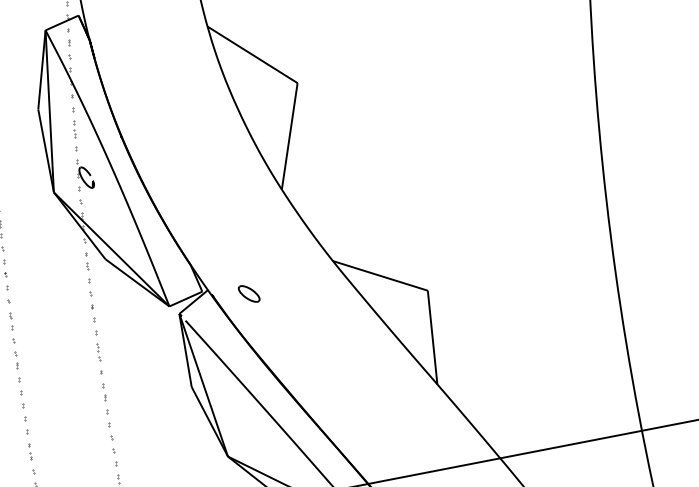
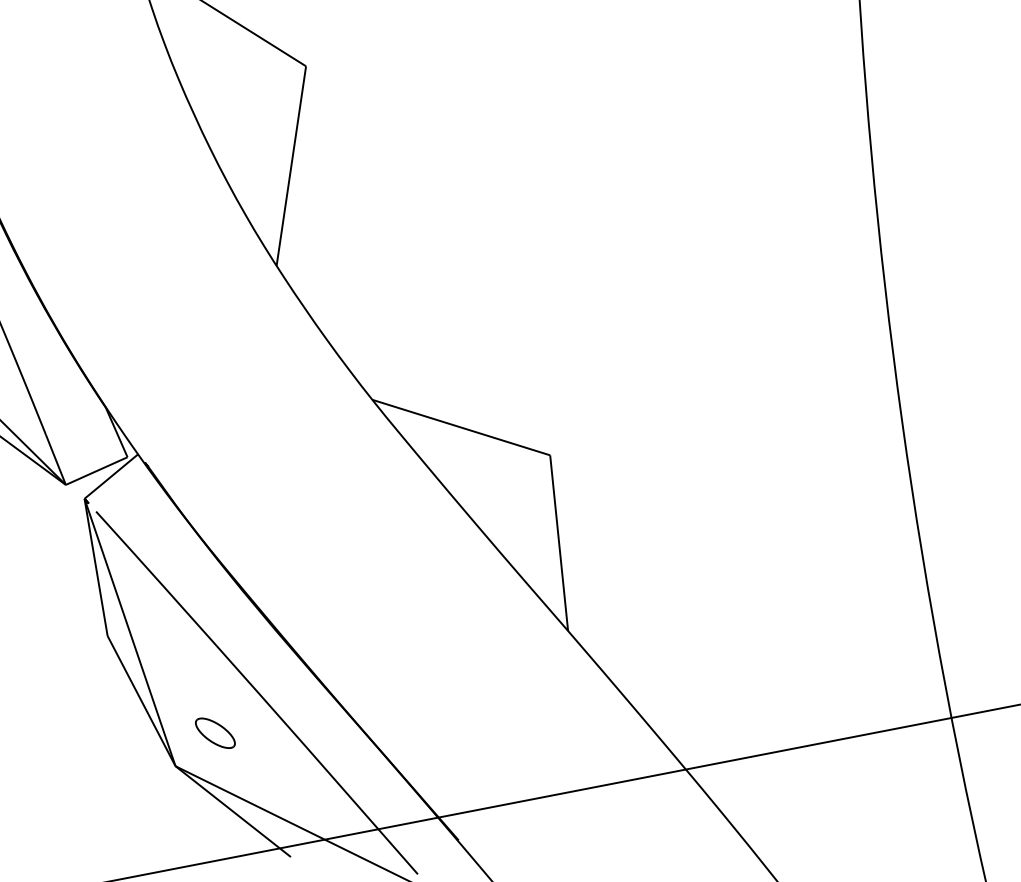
part: (249, 293) -> (215, 732), moved

